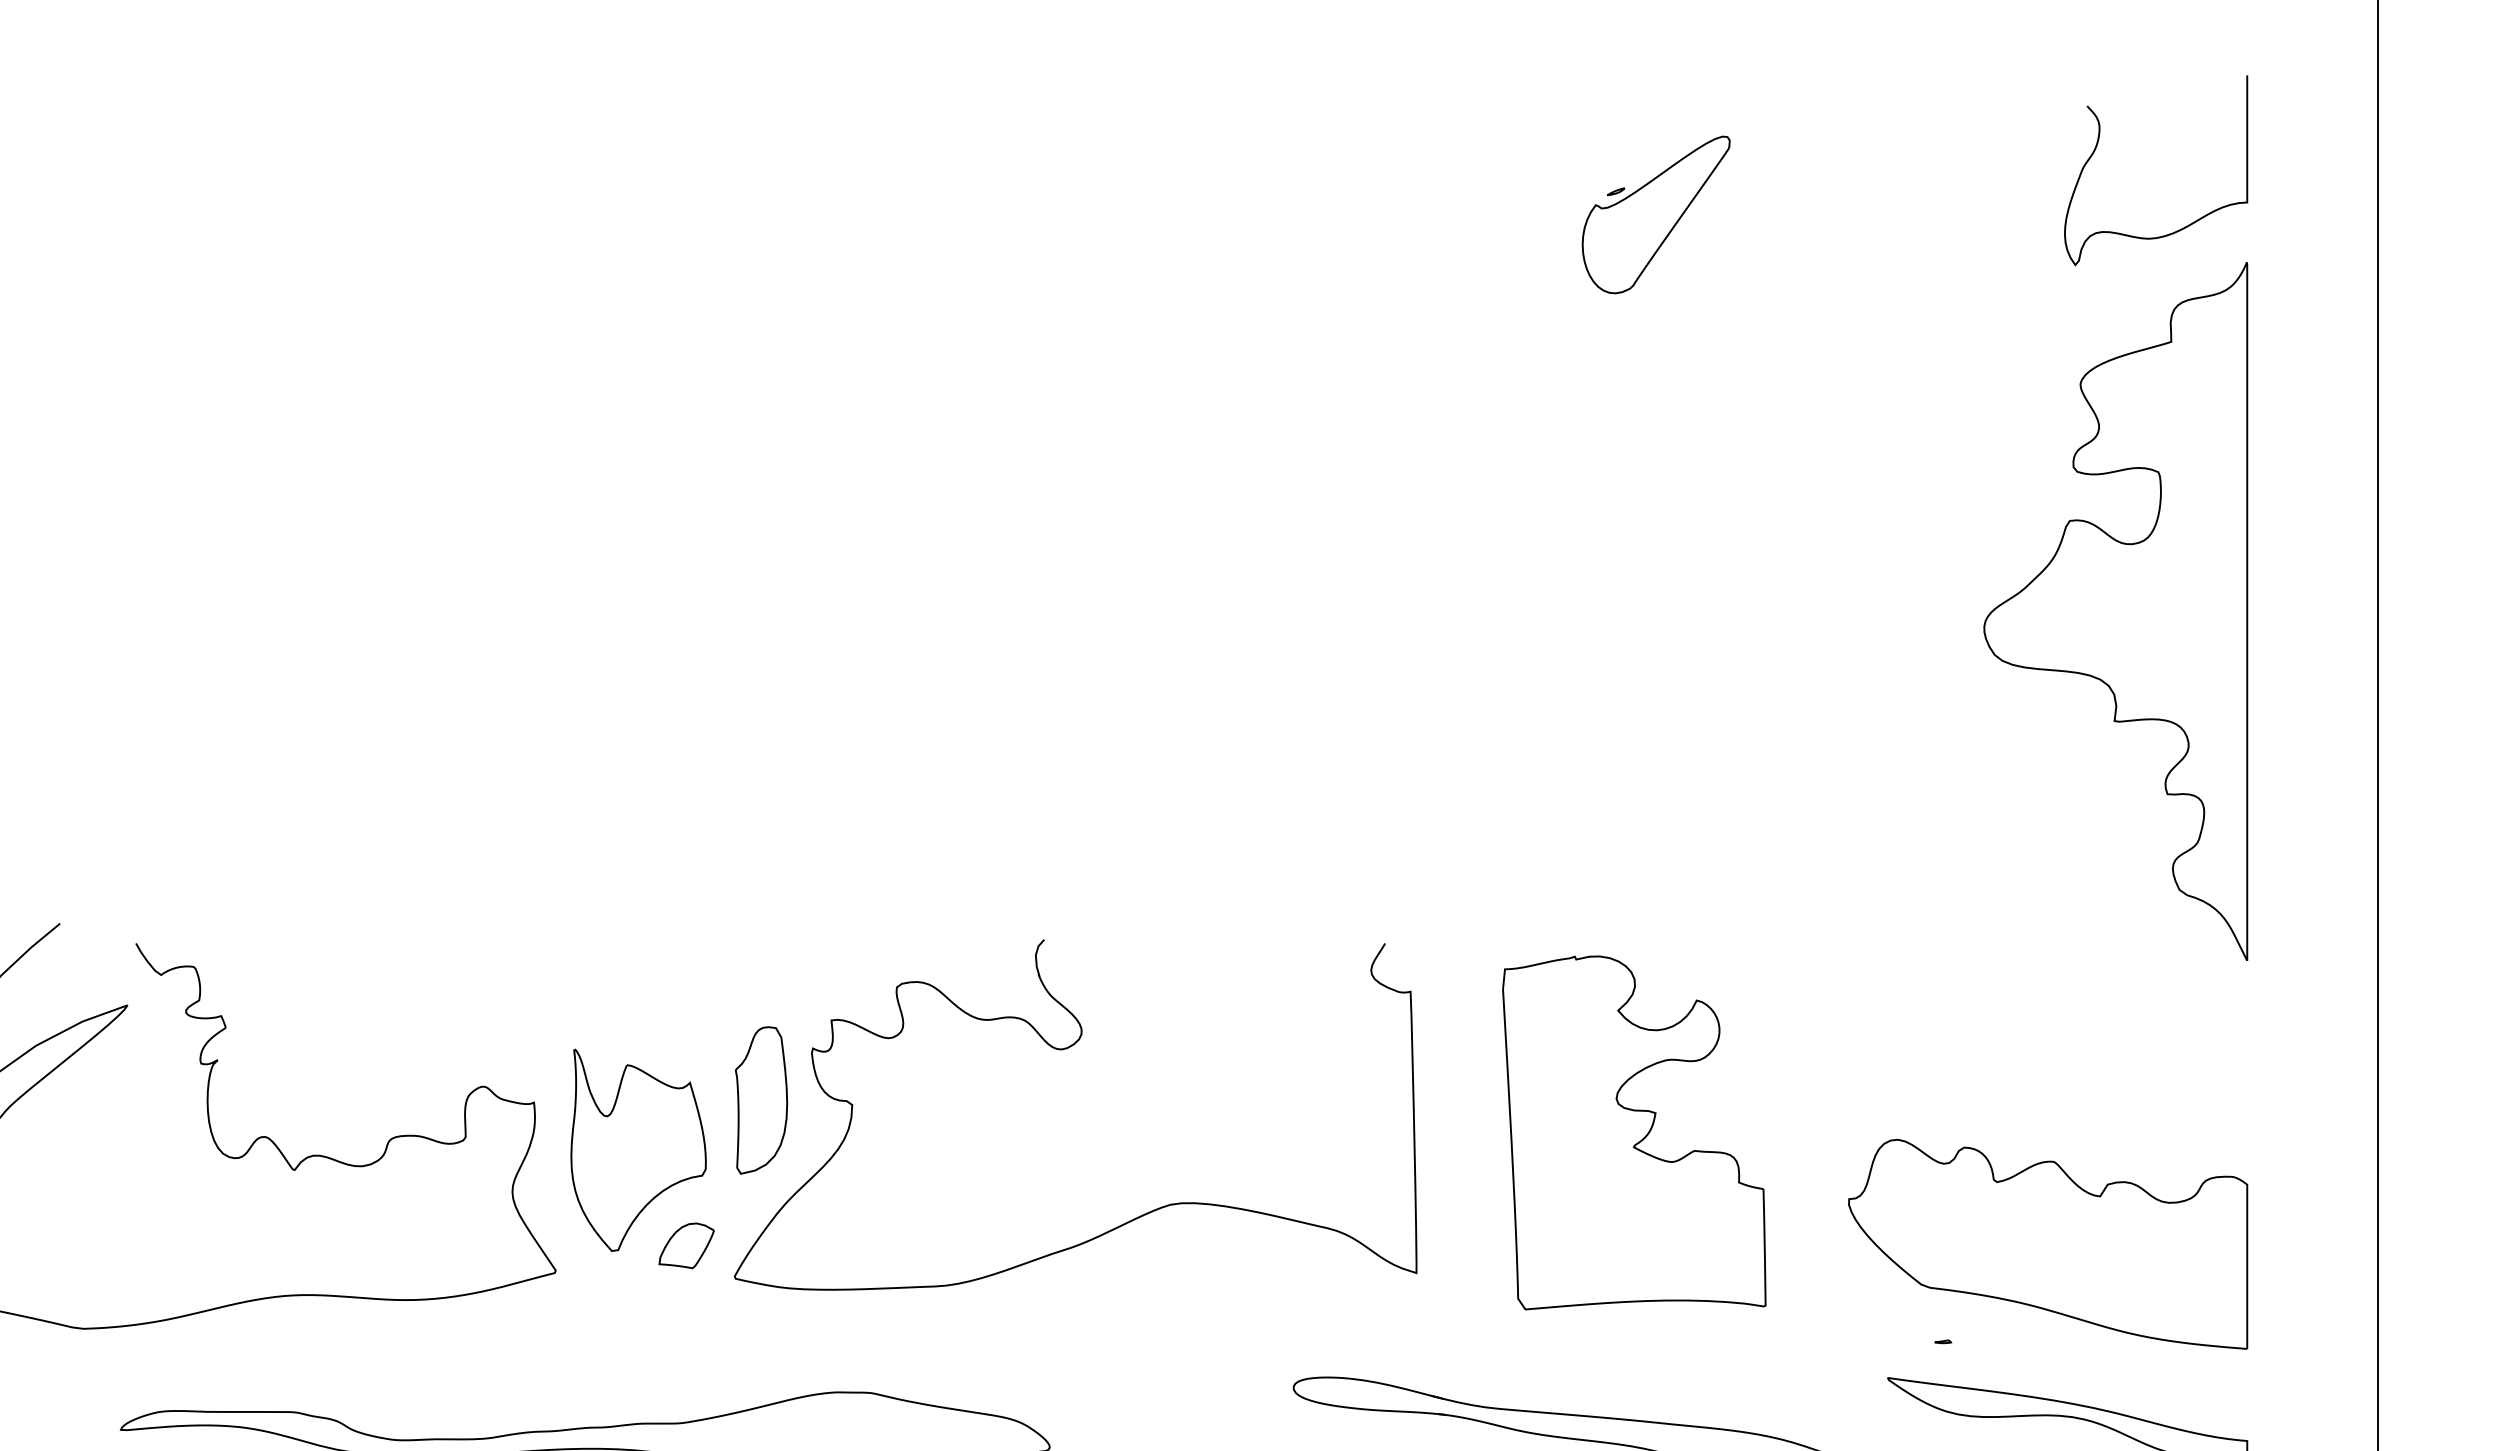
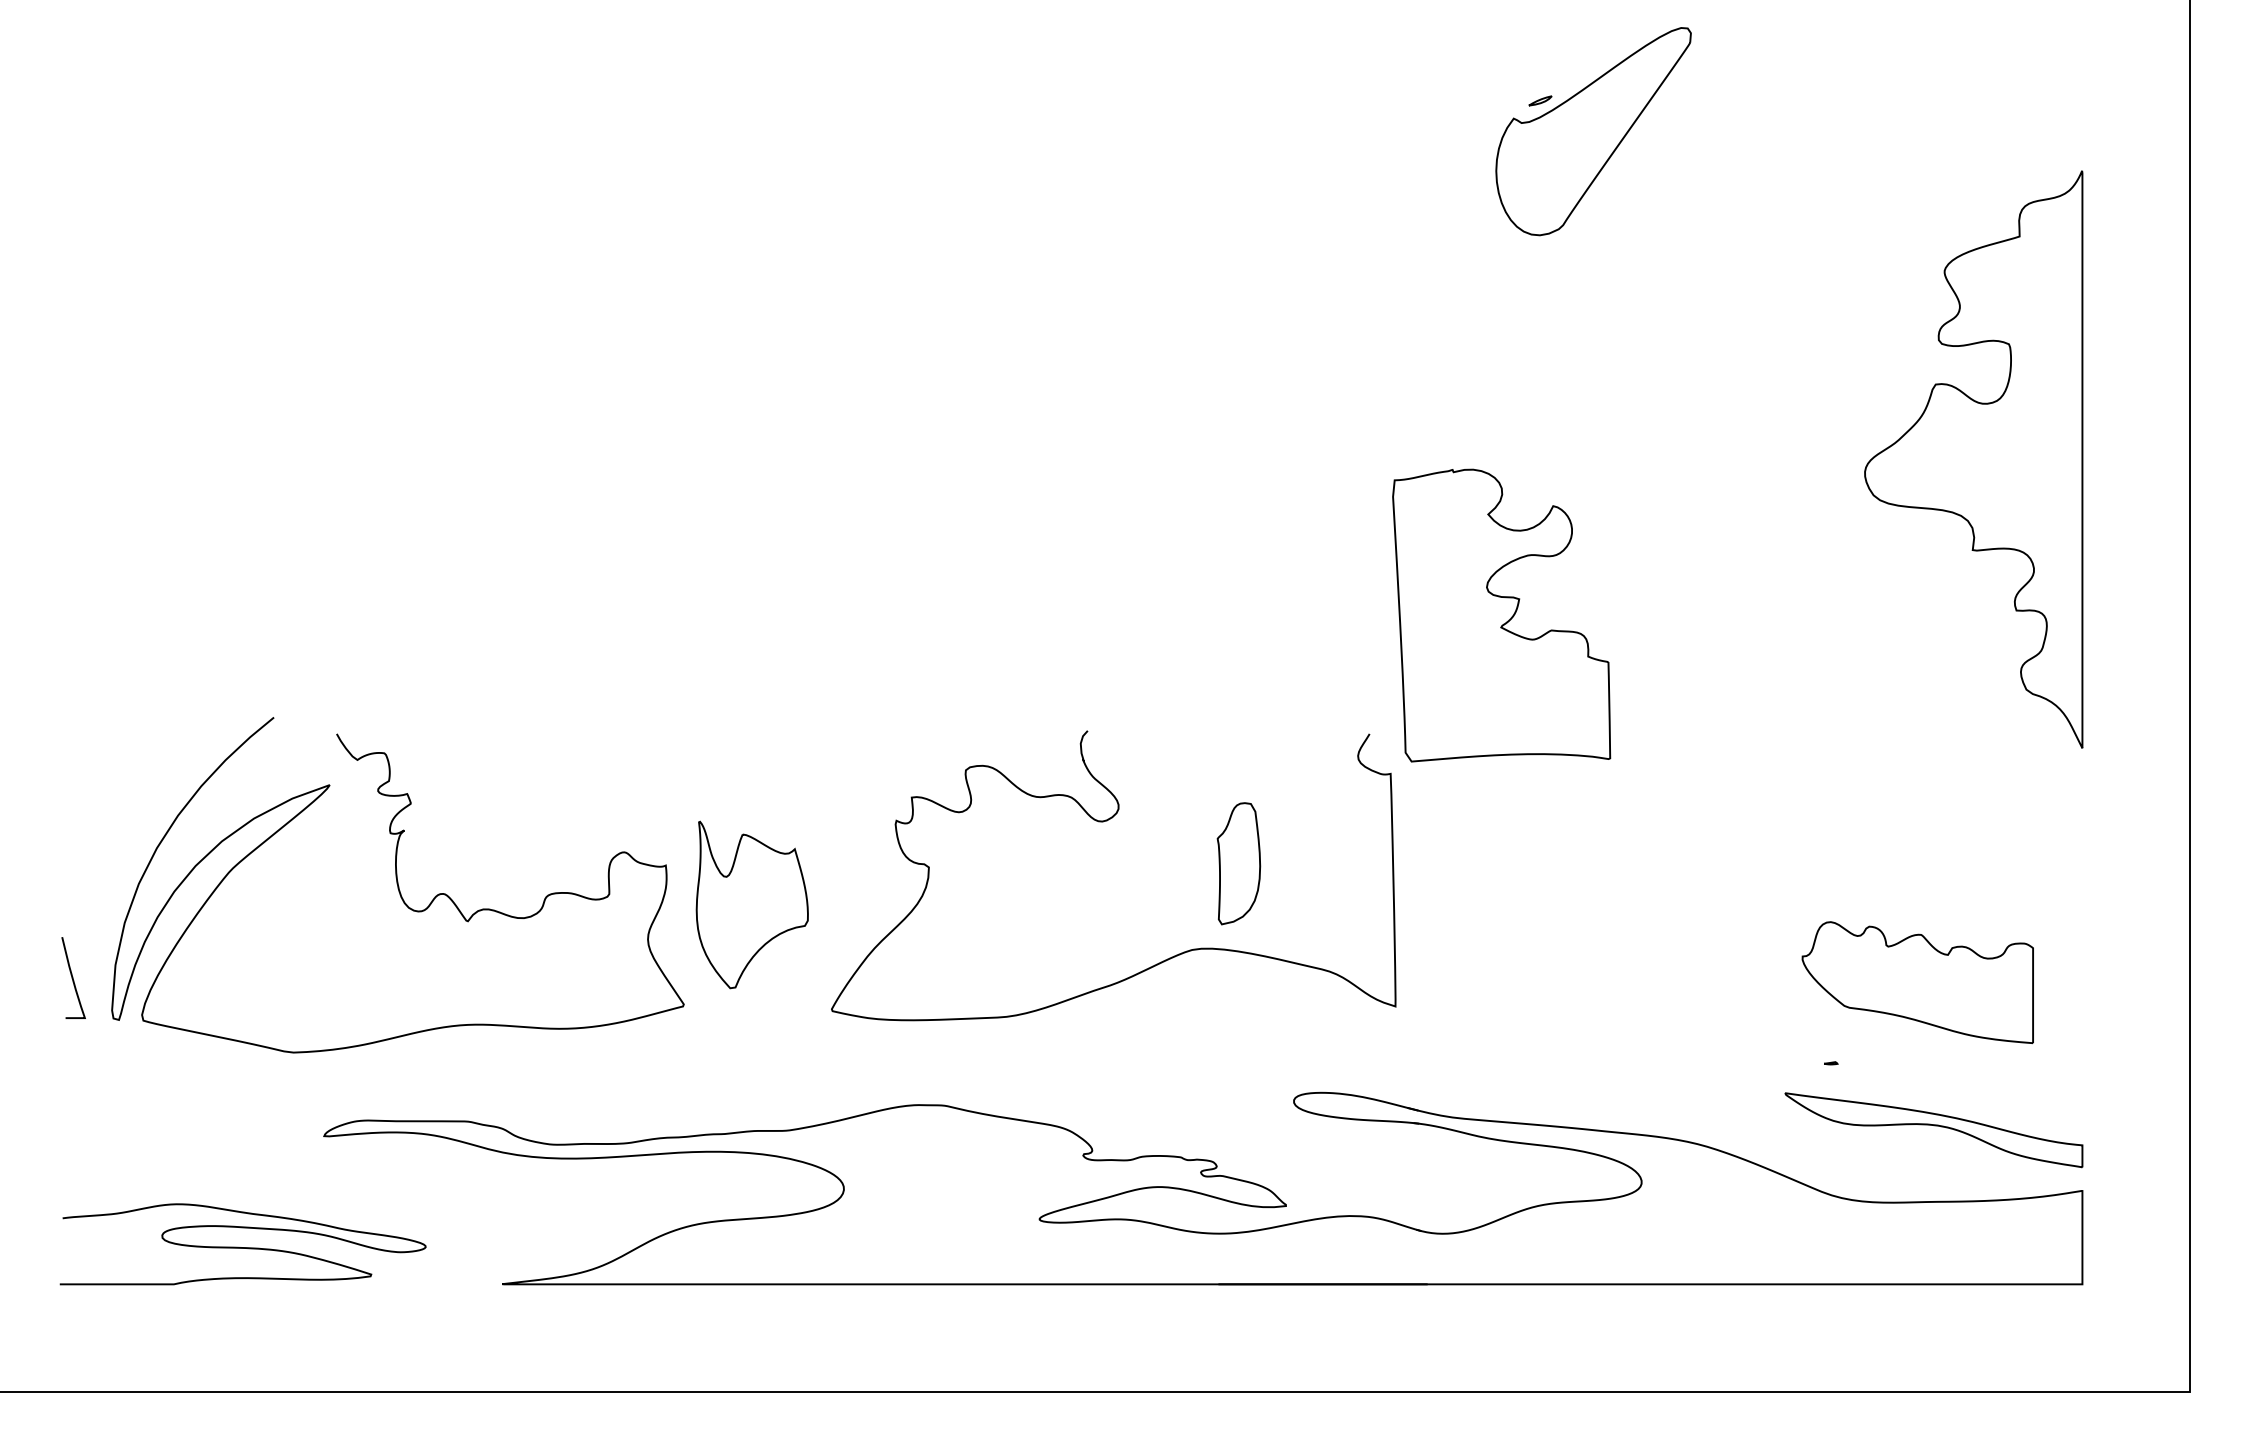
part: (1655, 214) -> (1593, 131), size x1.6
curve: (2183, 226) -> (2029, 141), removed
part: (760, 1100) -> (1238, 863), moved
part: (1634, 1132) -> (1501, 615), moved
part: (2047, 1244) -> (1917, 982), size x0.7
part: (685, 1245) -> (791, 983), removed

